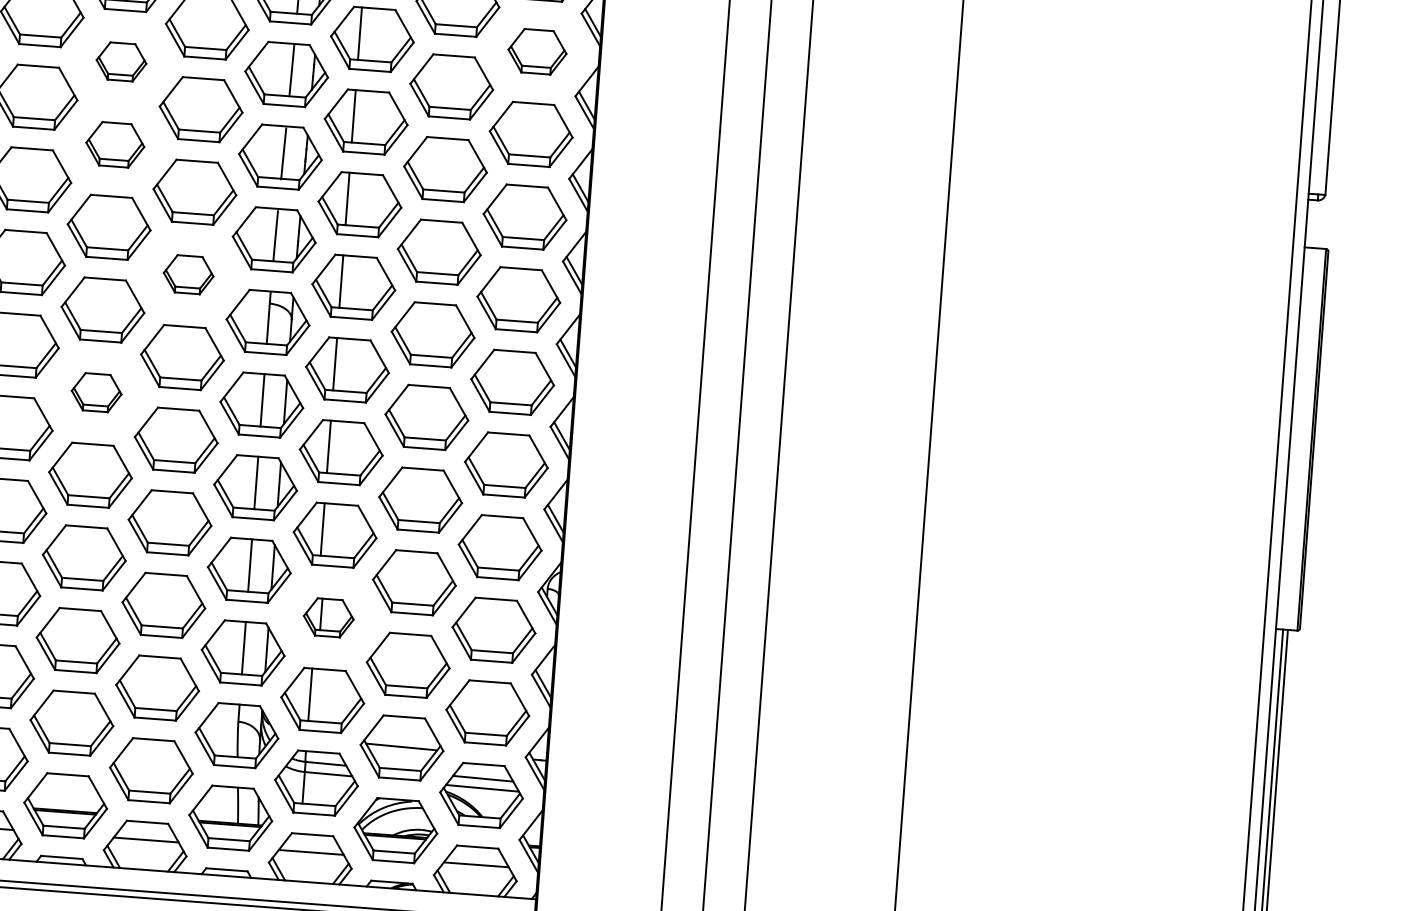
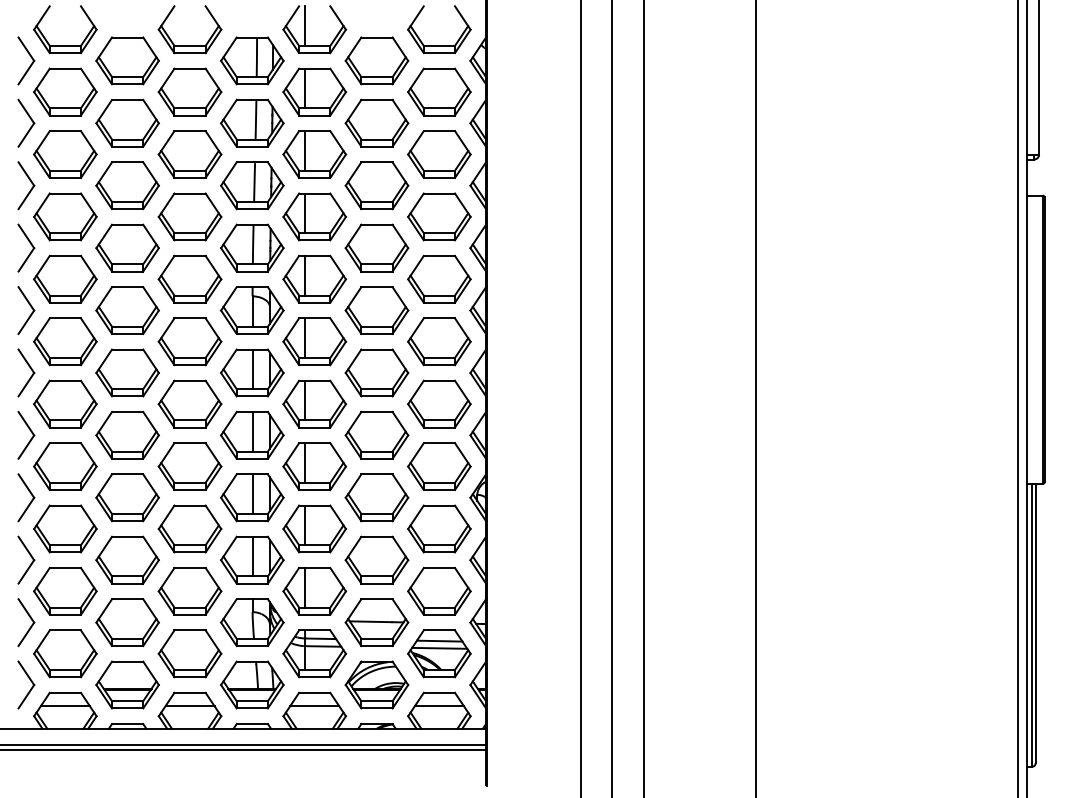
part: (537, 51) -> (439, 91), size x1.43
part: (121, 61) -> (127, 122), size x1.67
part: (115, 144) -> (127, 185), size x1.43
part: (188, 273) -> (189, 278), size x1.67
part: (96, 392) -> (127, 372), size x1.67
part: (328, 617) -> (314, 528), size x1.67

